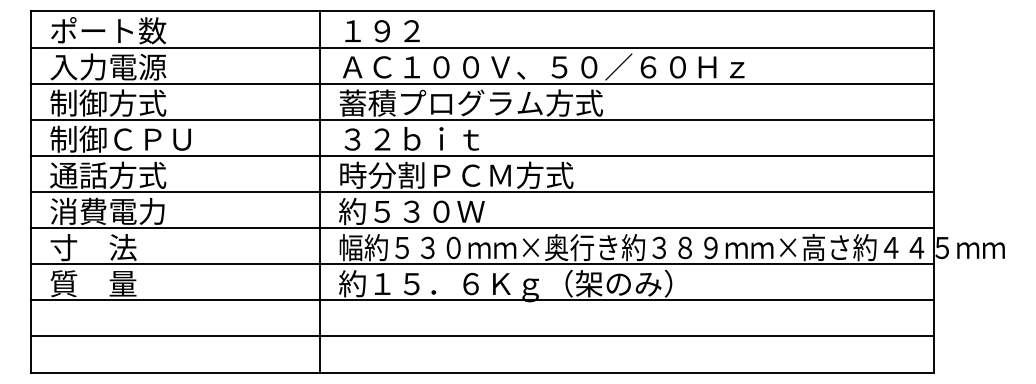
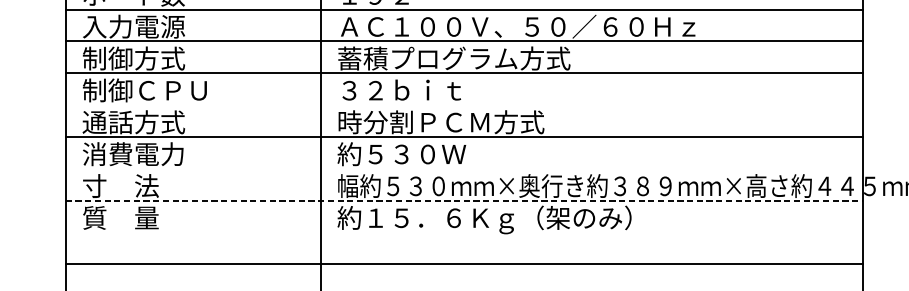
line: (482, 155) -> (464, 104), removed
line: (482, 228) -> (464, 169), removed
line: (483, 264) -> (465, 200), solid -> dashed
line: (482, 300) -> (464, 232), removed

